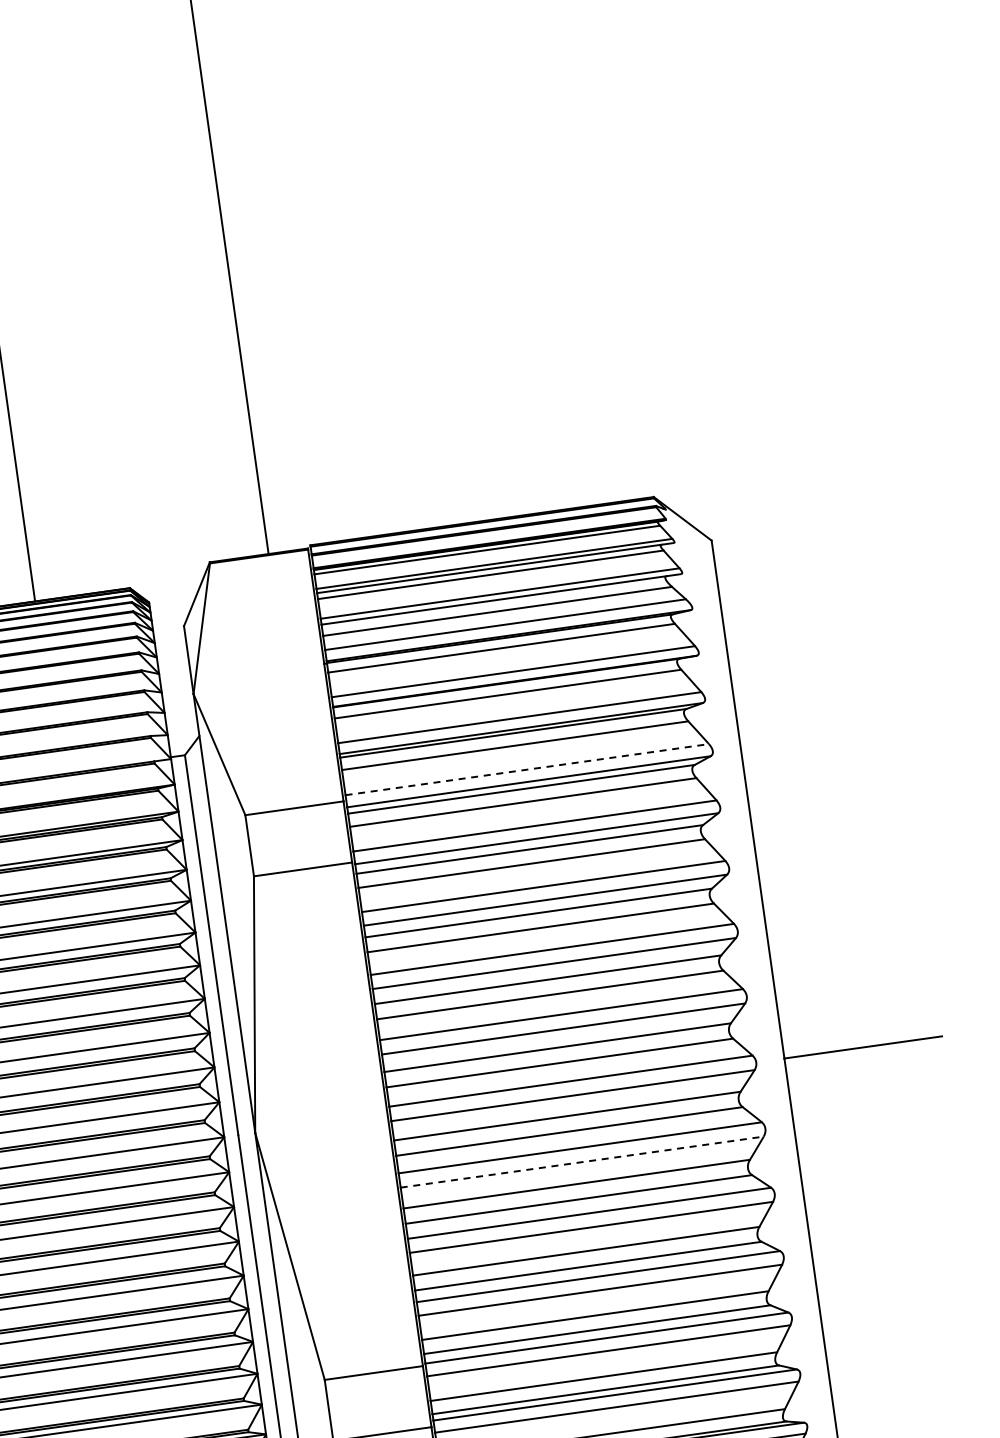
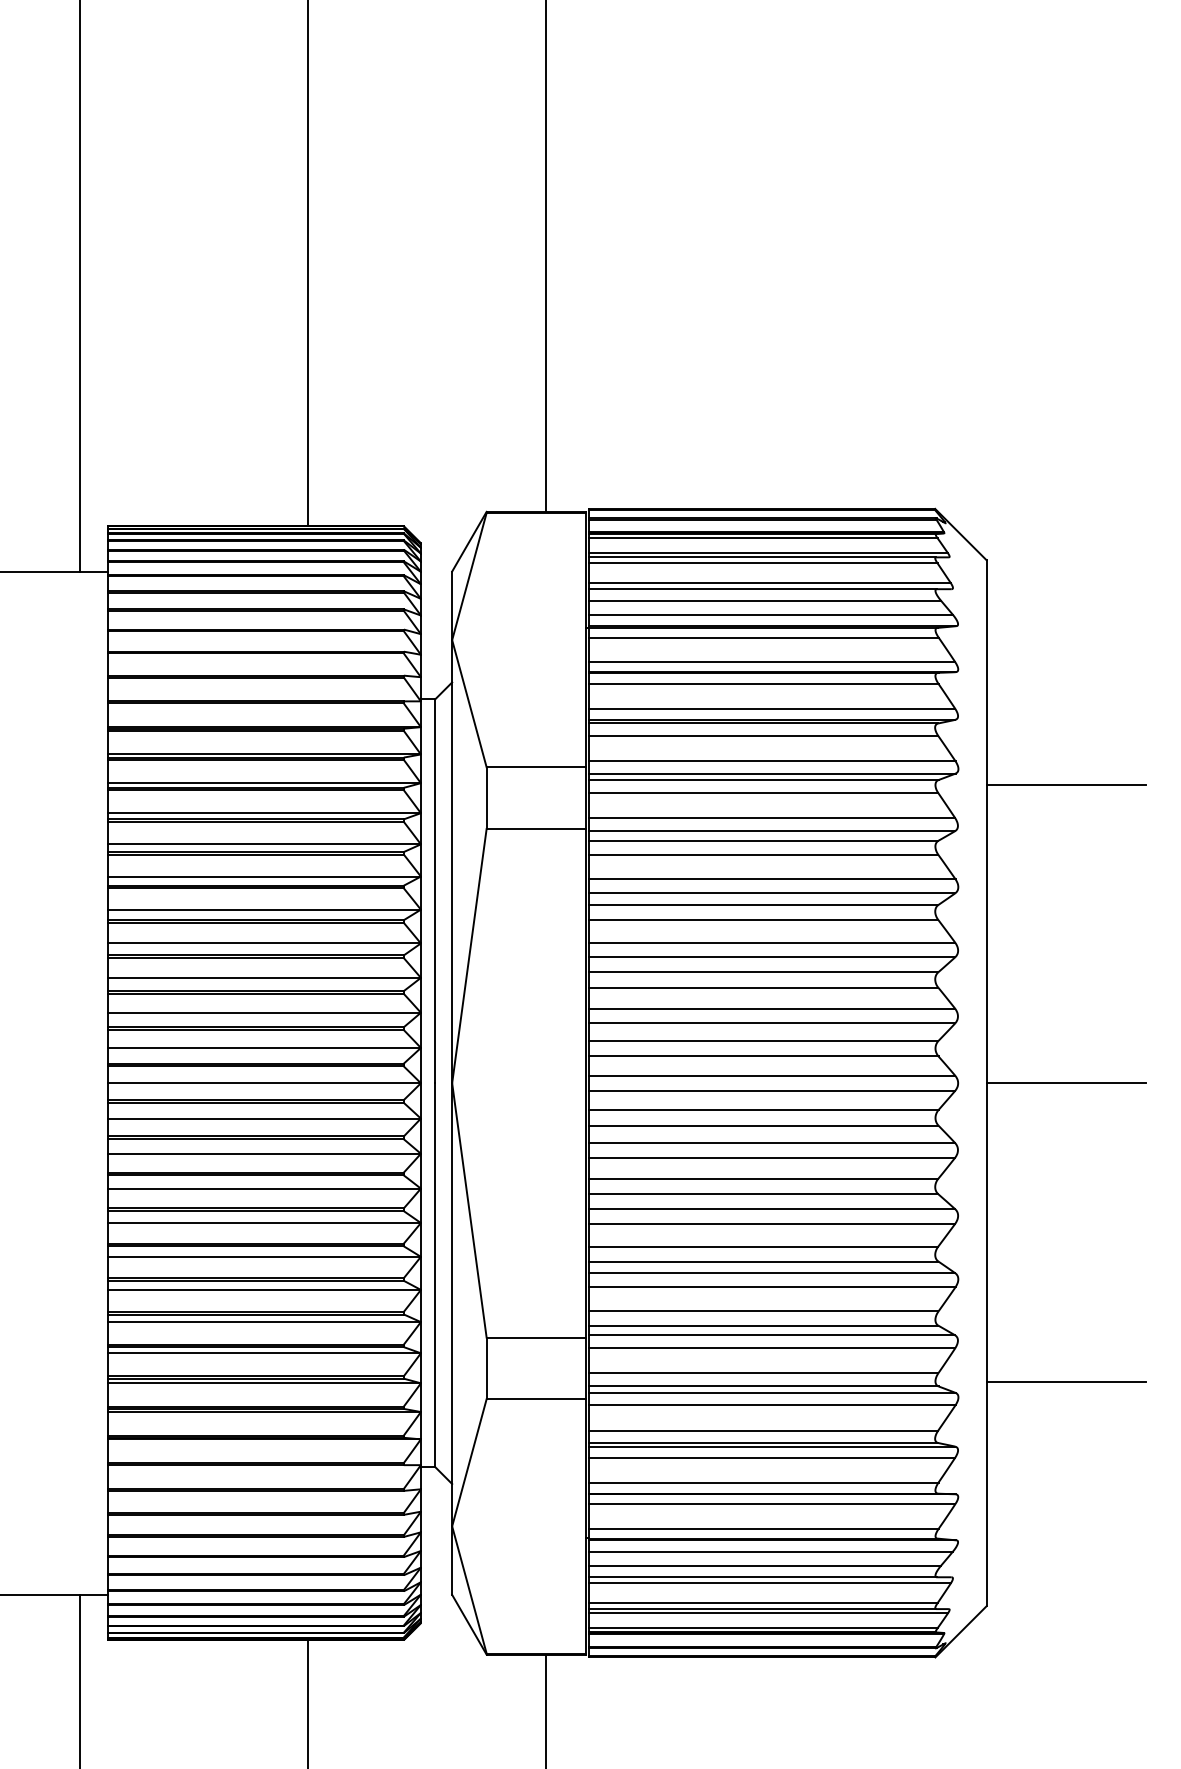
line: (821, 751) -> (1065, 784), added
line: (527, 769) -> (772, 761), dashed -> solid
line: (582, 1161) -> (772, 1157), dashed -> solid
line: (904, 1342) -> (1065, 1381), added

